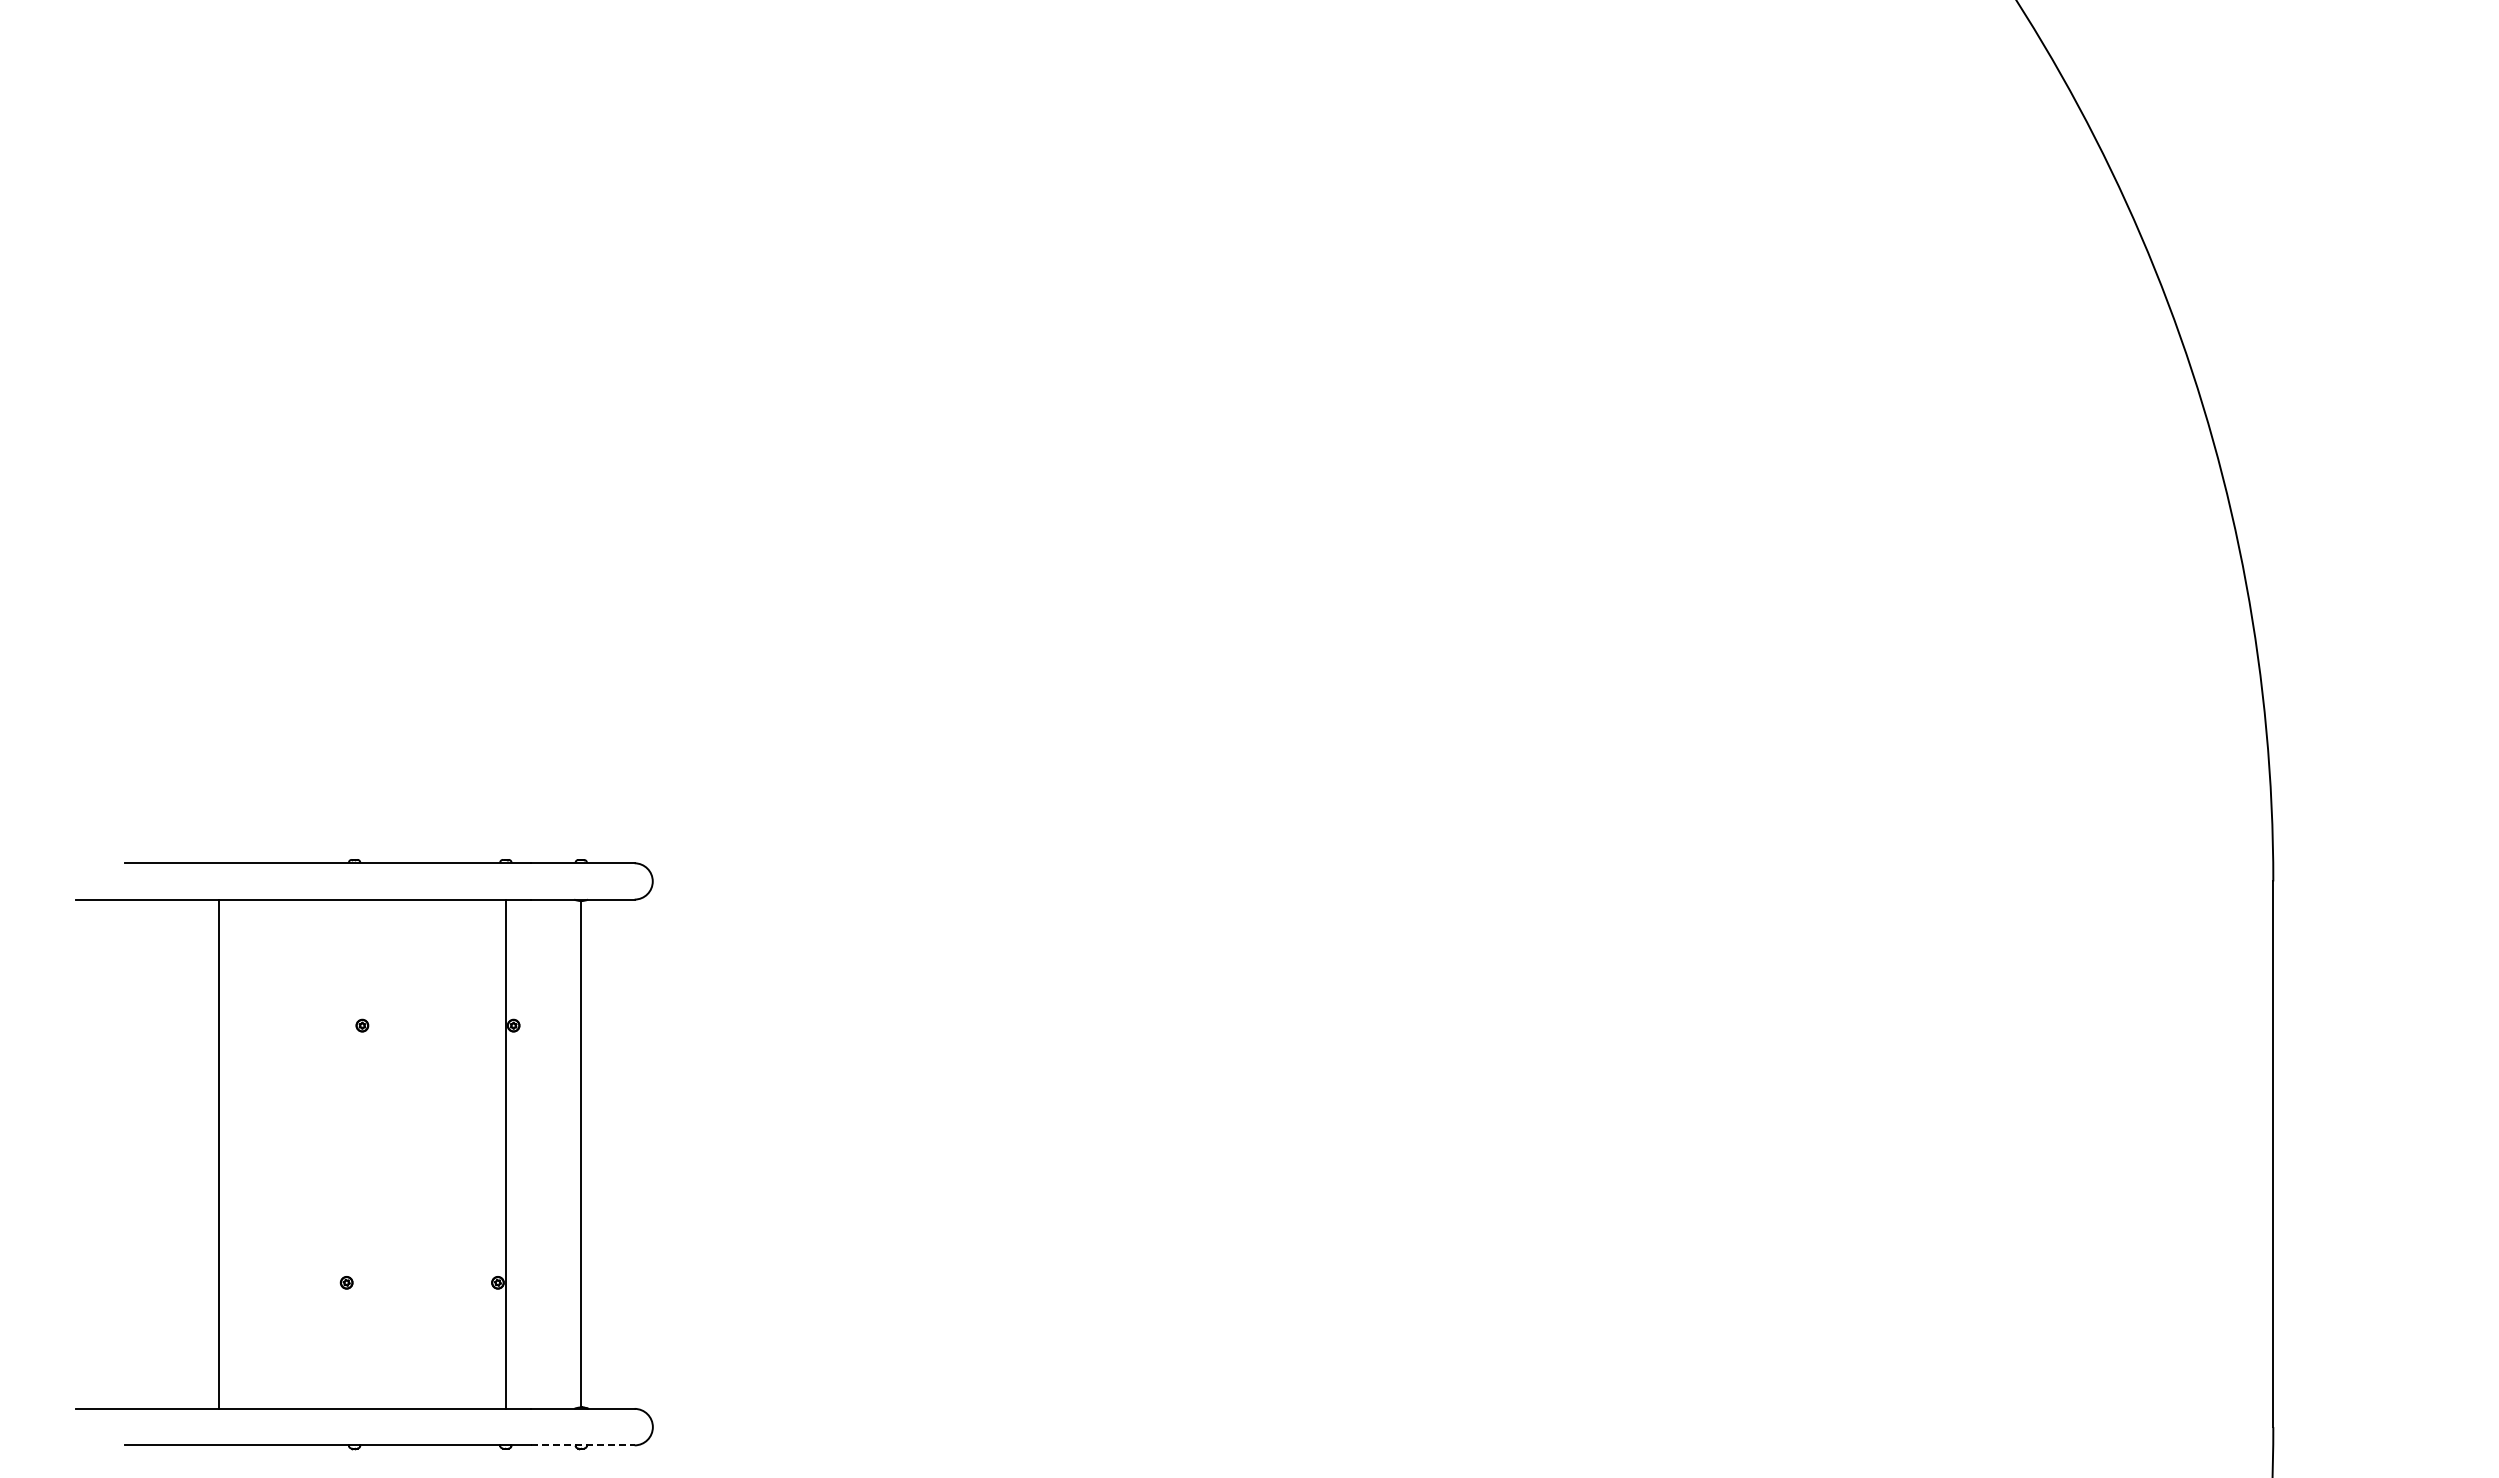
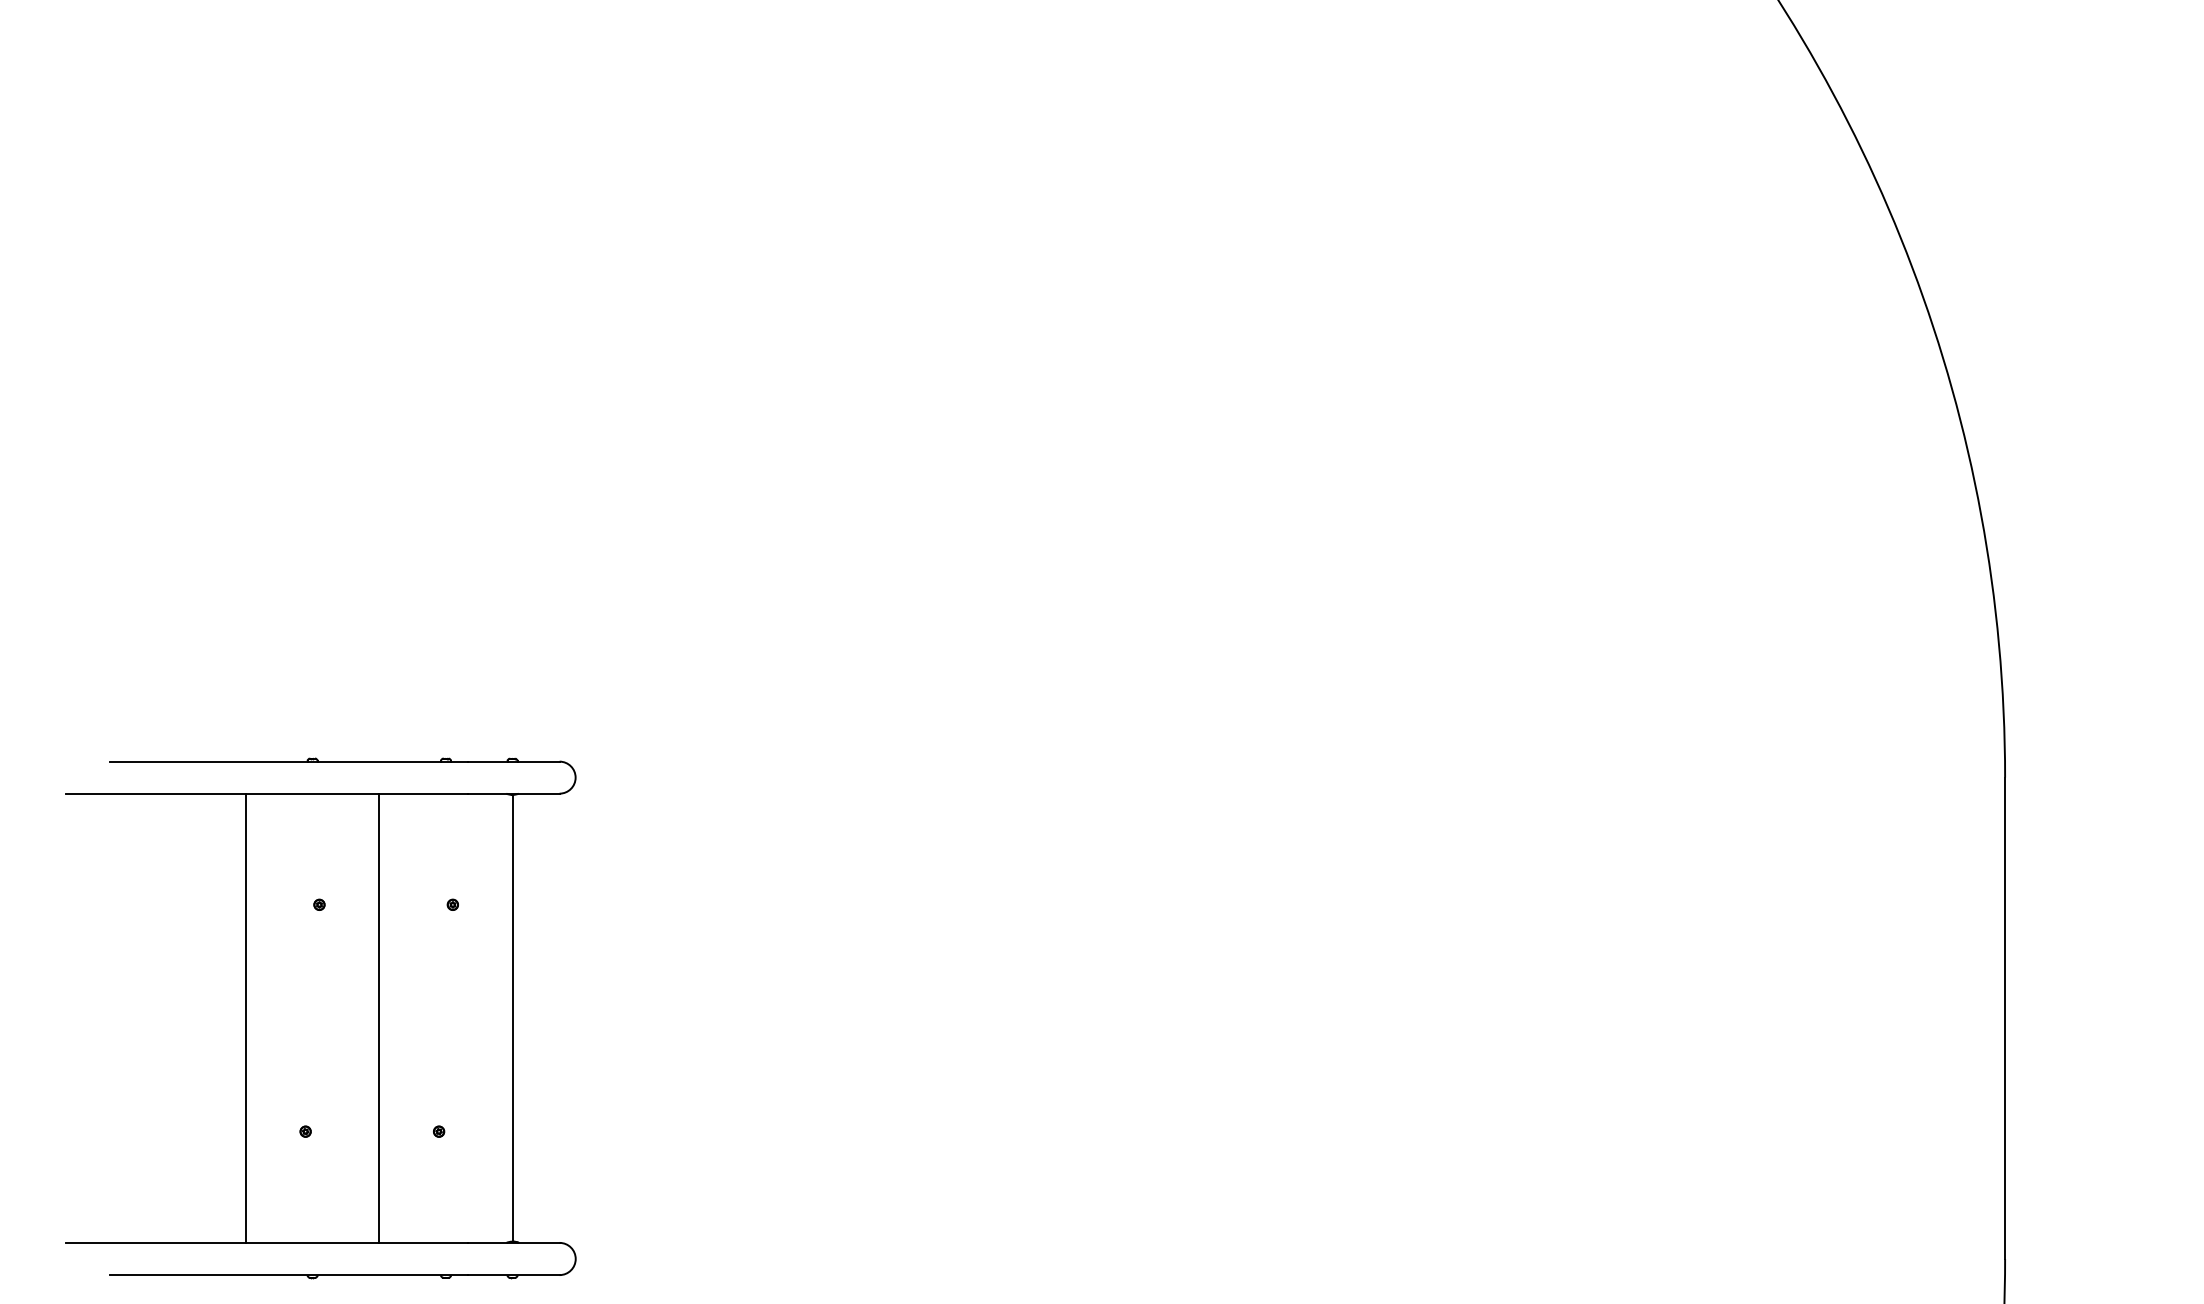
line: (218, 1153) -> (245, 1017), moved
line: (506, 1153) -> (379, 1017), moved
line: (583, 1445) -> (514, 1275), dashed -> solid

